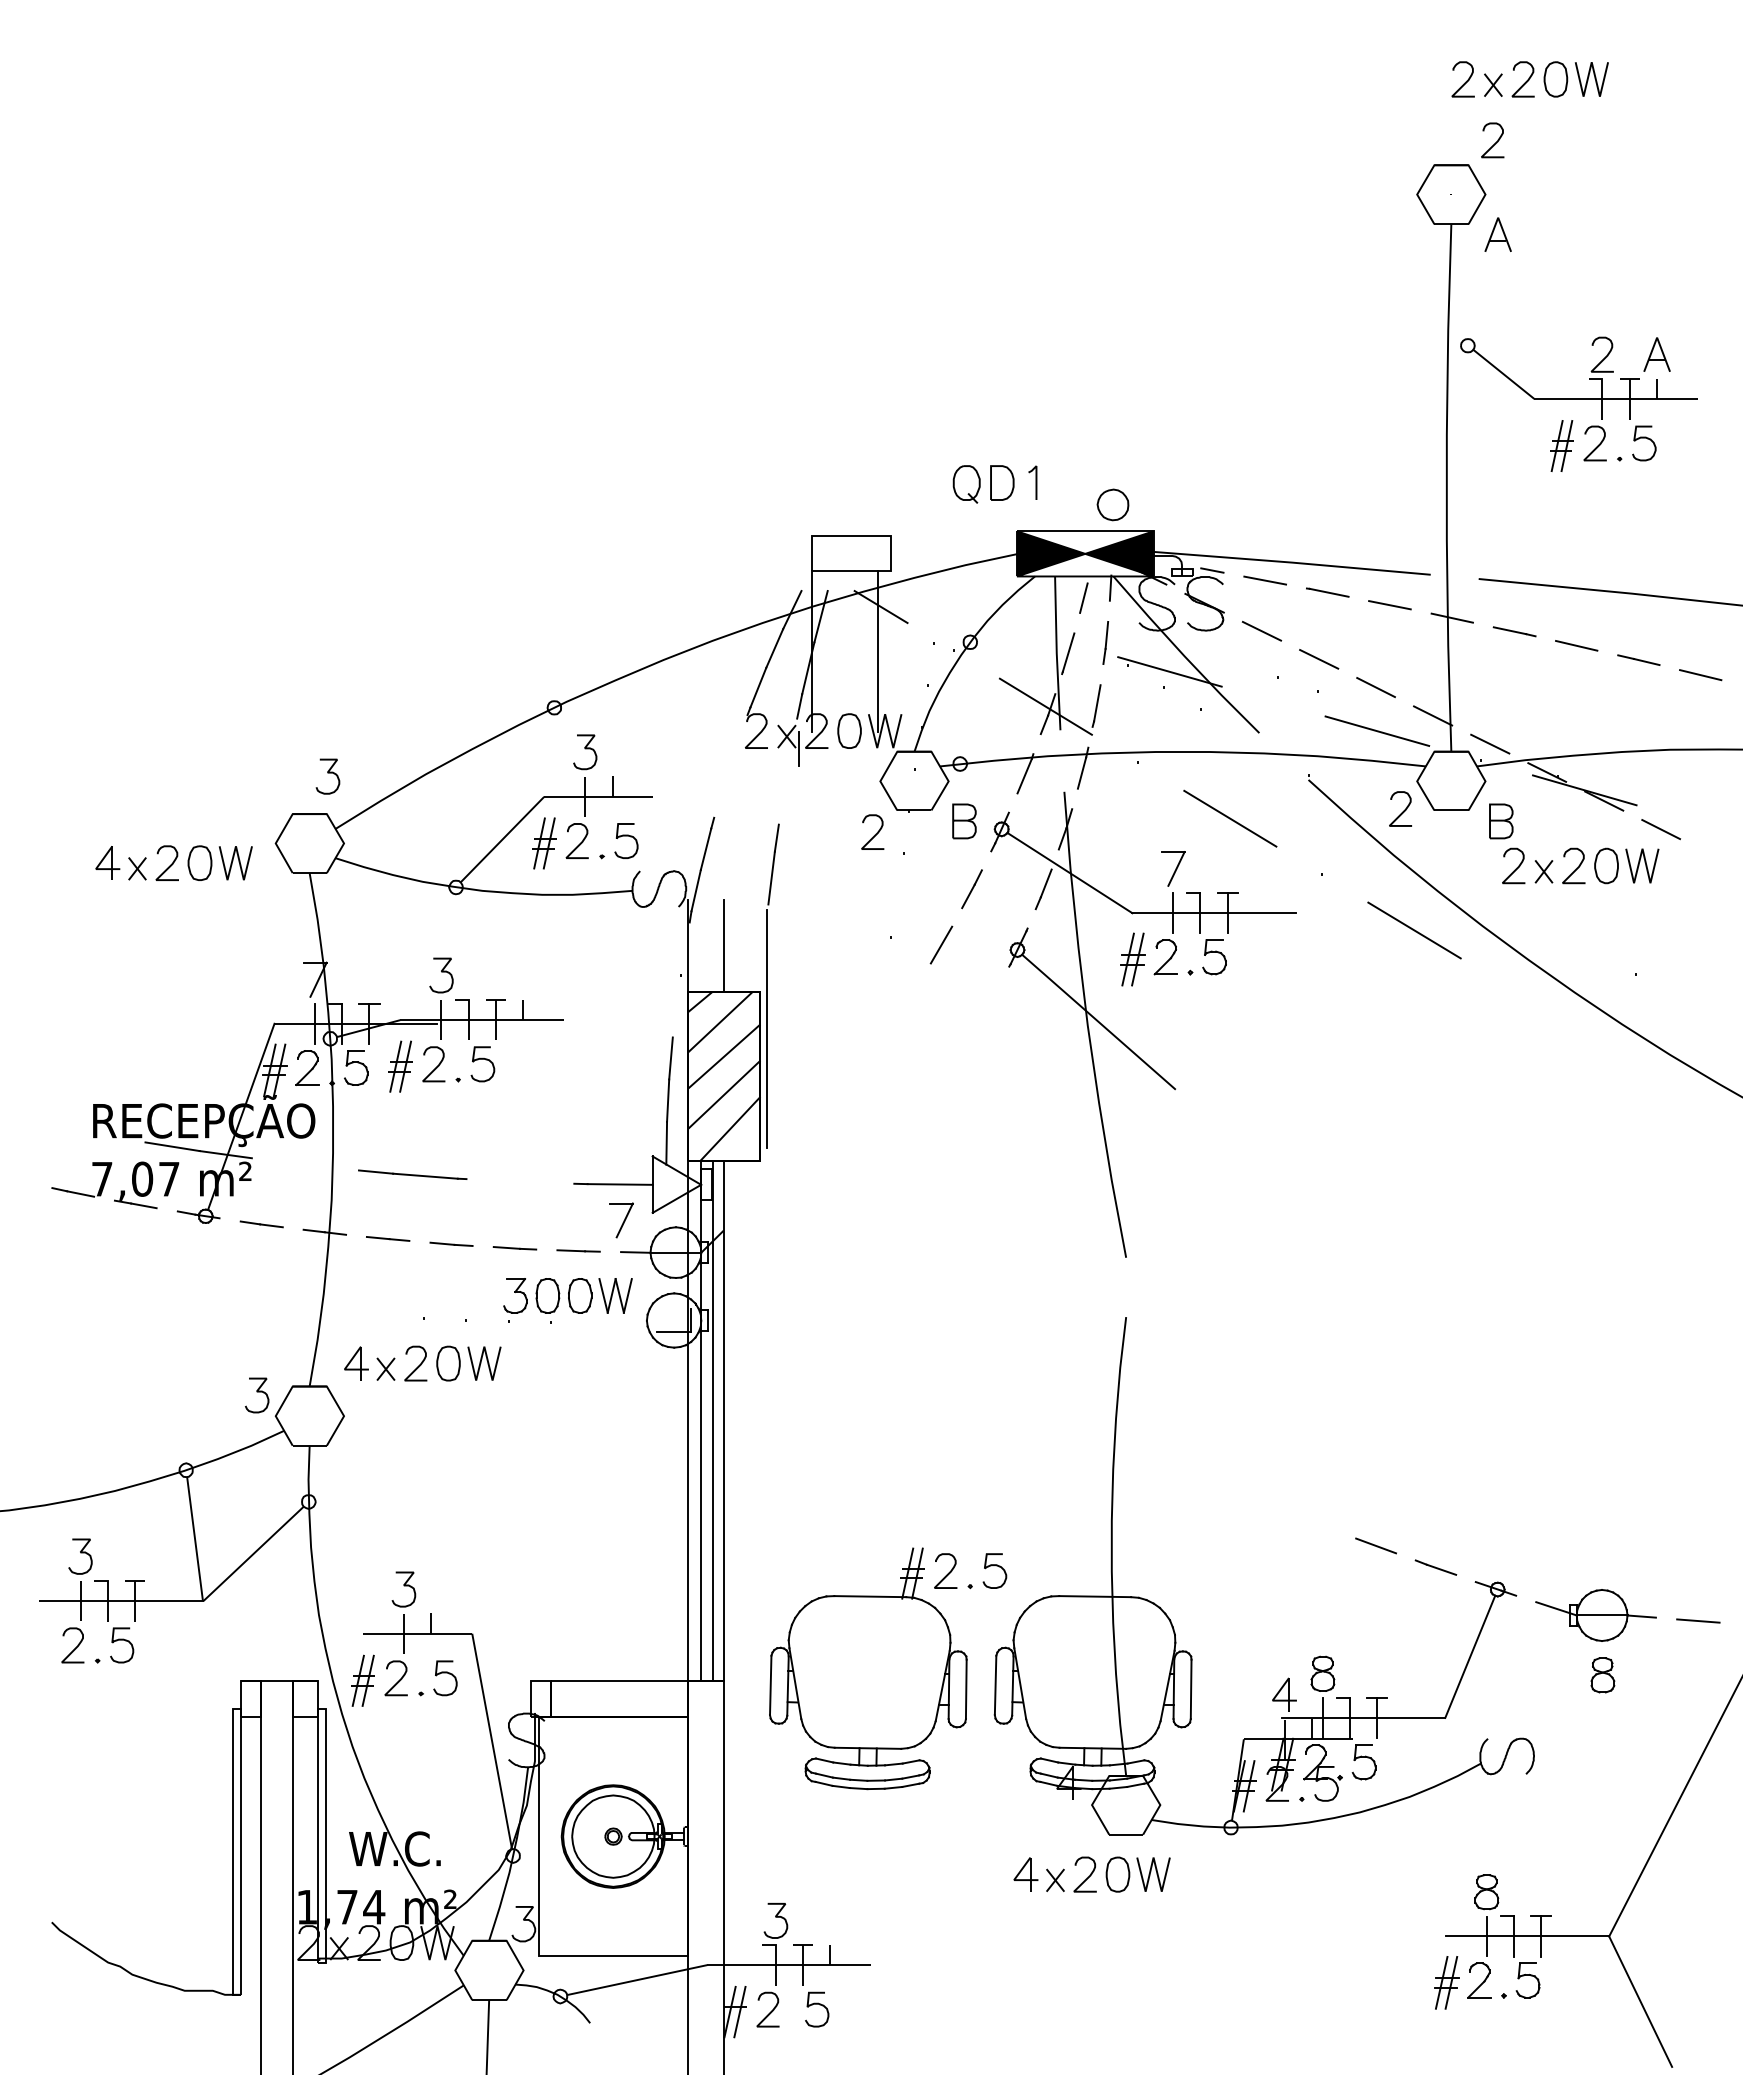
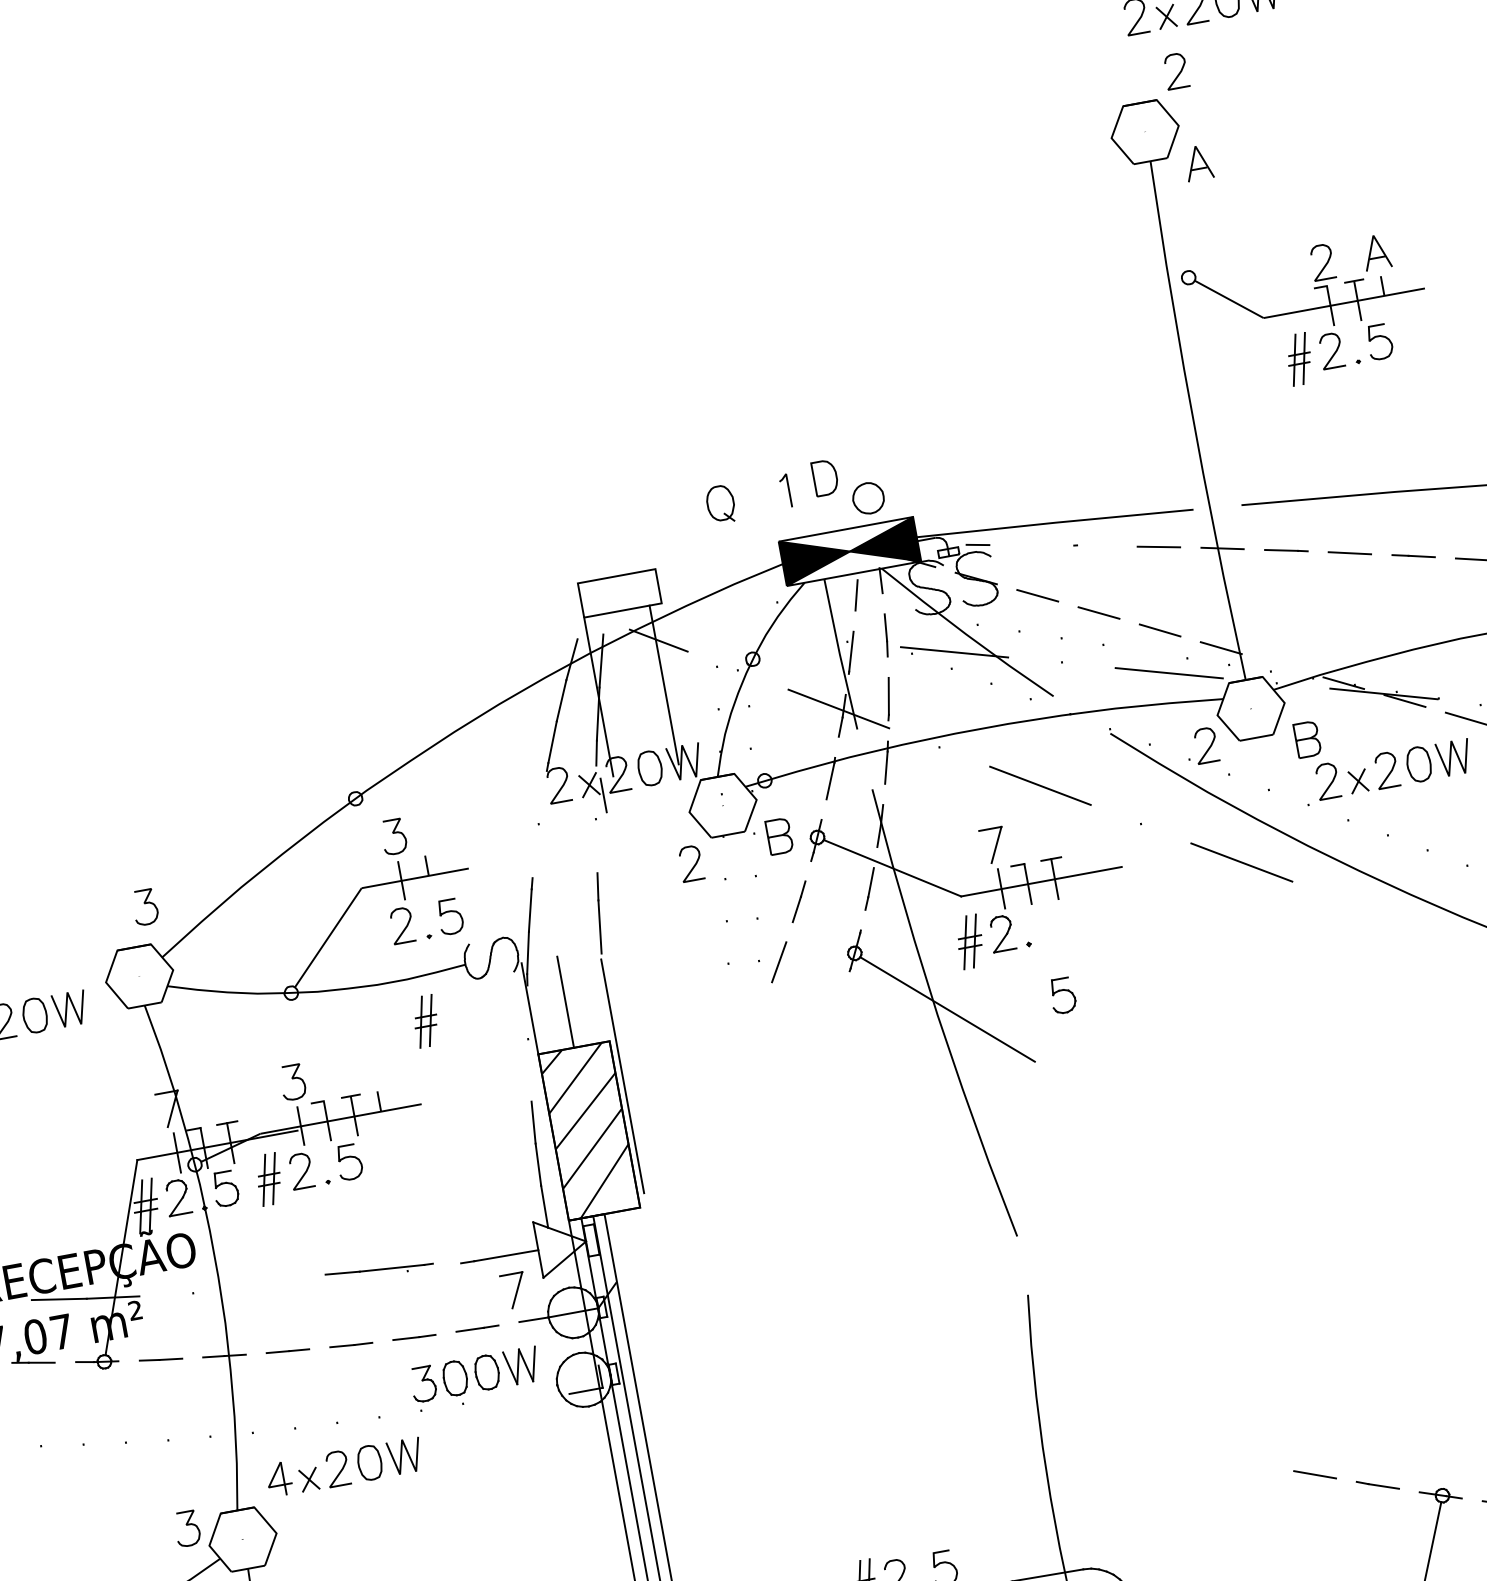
part: (1002, 482) -> (825, 477), moved
line: (1265, 580) -> (1032, 545), removed
line: (1328, 592) -> (1096, 545), removed
line: (1490, 743) -> (1282, 664), removed
part: (544, 843) -> (426, 1021), moved
part: (1214, 957) -> (1062, 996), moved
line: (412, 1174) -> (378, 1268), moved

